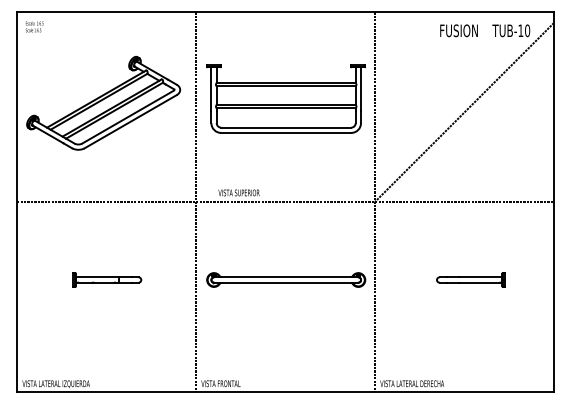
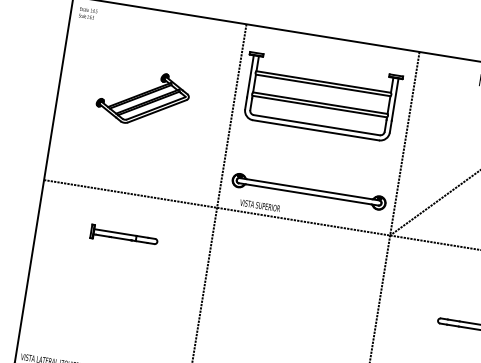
part: (285, 98) -> (320, 96), moved
part: (103, 103) -> (142, 98), size x0.6
part: (107, 279) -> (124, 236), moved
part: (286, 279) -> (309, 191), moved

